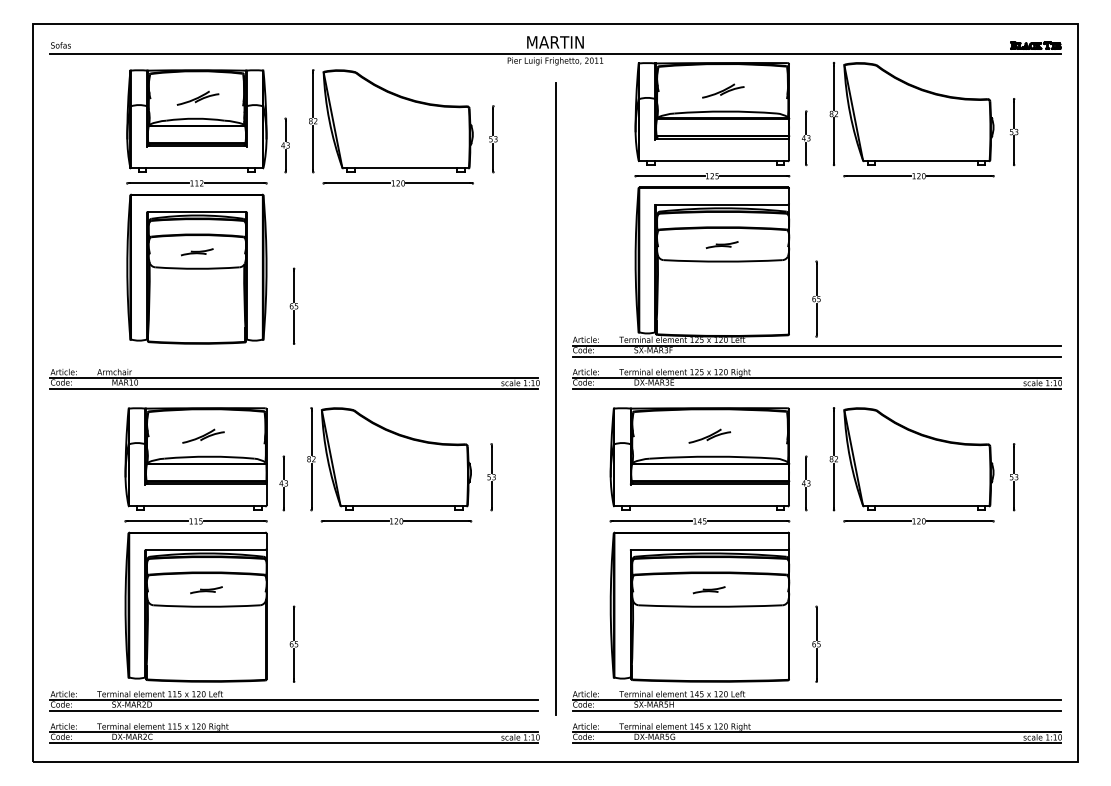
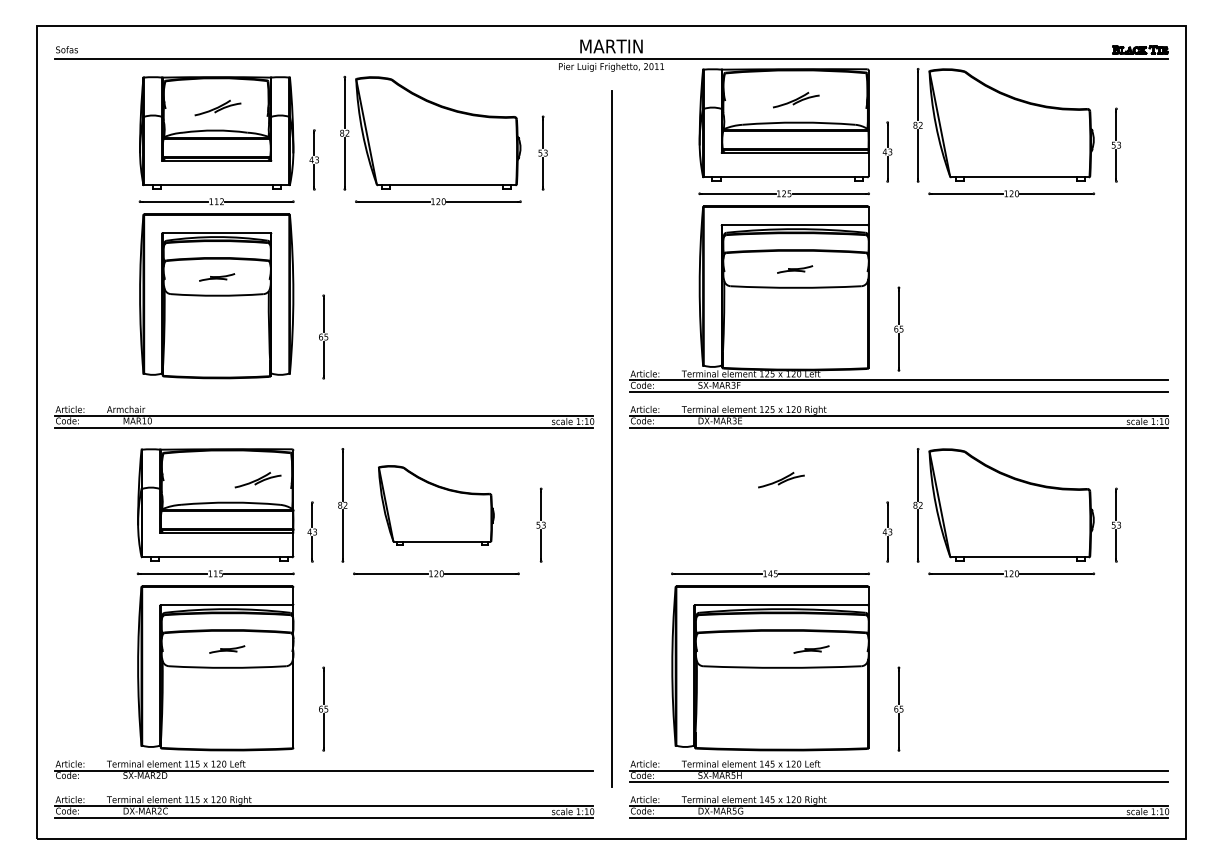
part: (203, 435) -> (258, 479), moved
part: (396, 458) -> (436, 504), size x0.7
part: (699, 458) -> (770, 504), removed
part: (708, 590) -> (810, 649), moved
line: (294, 710) -> (324, 782), removed

